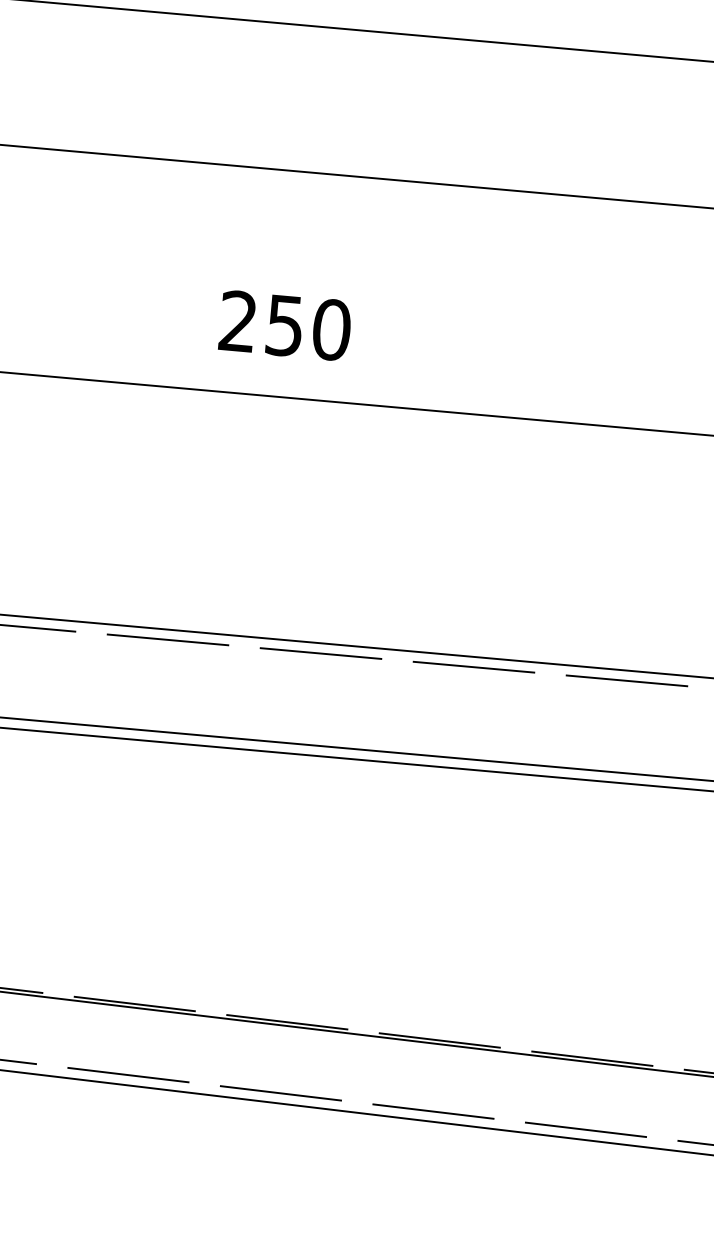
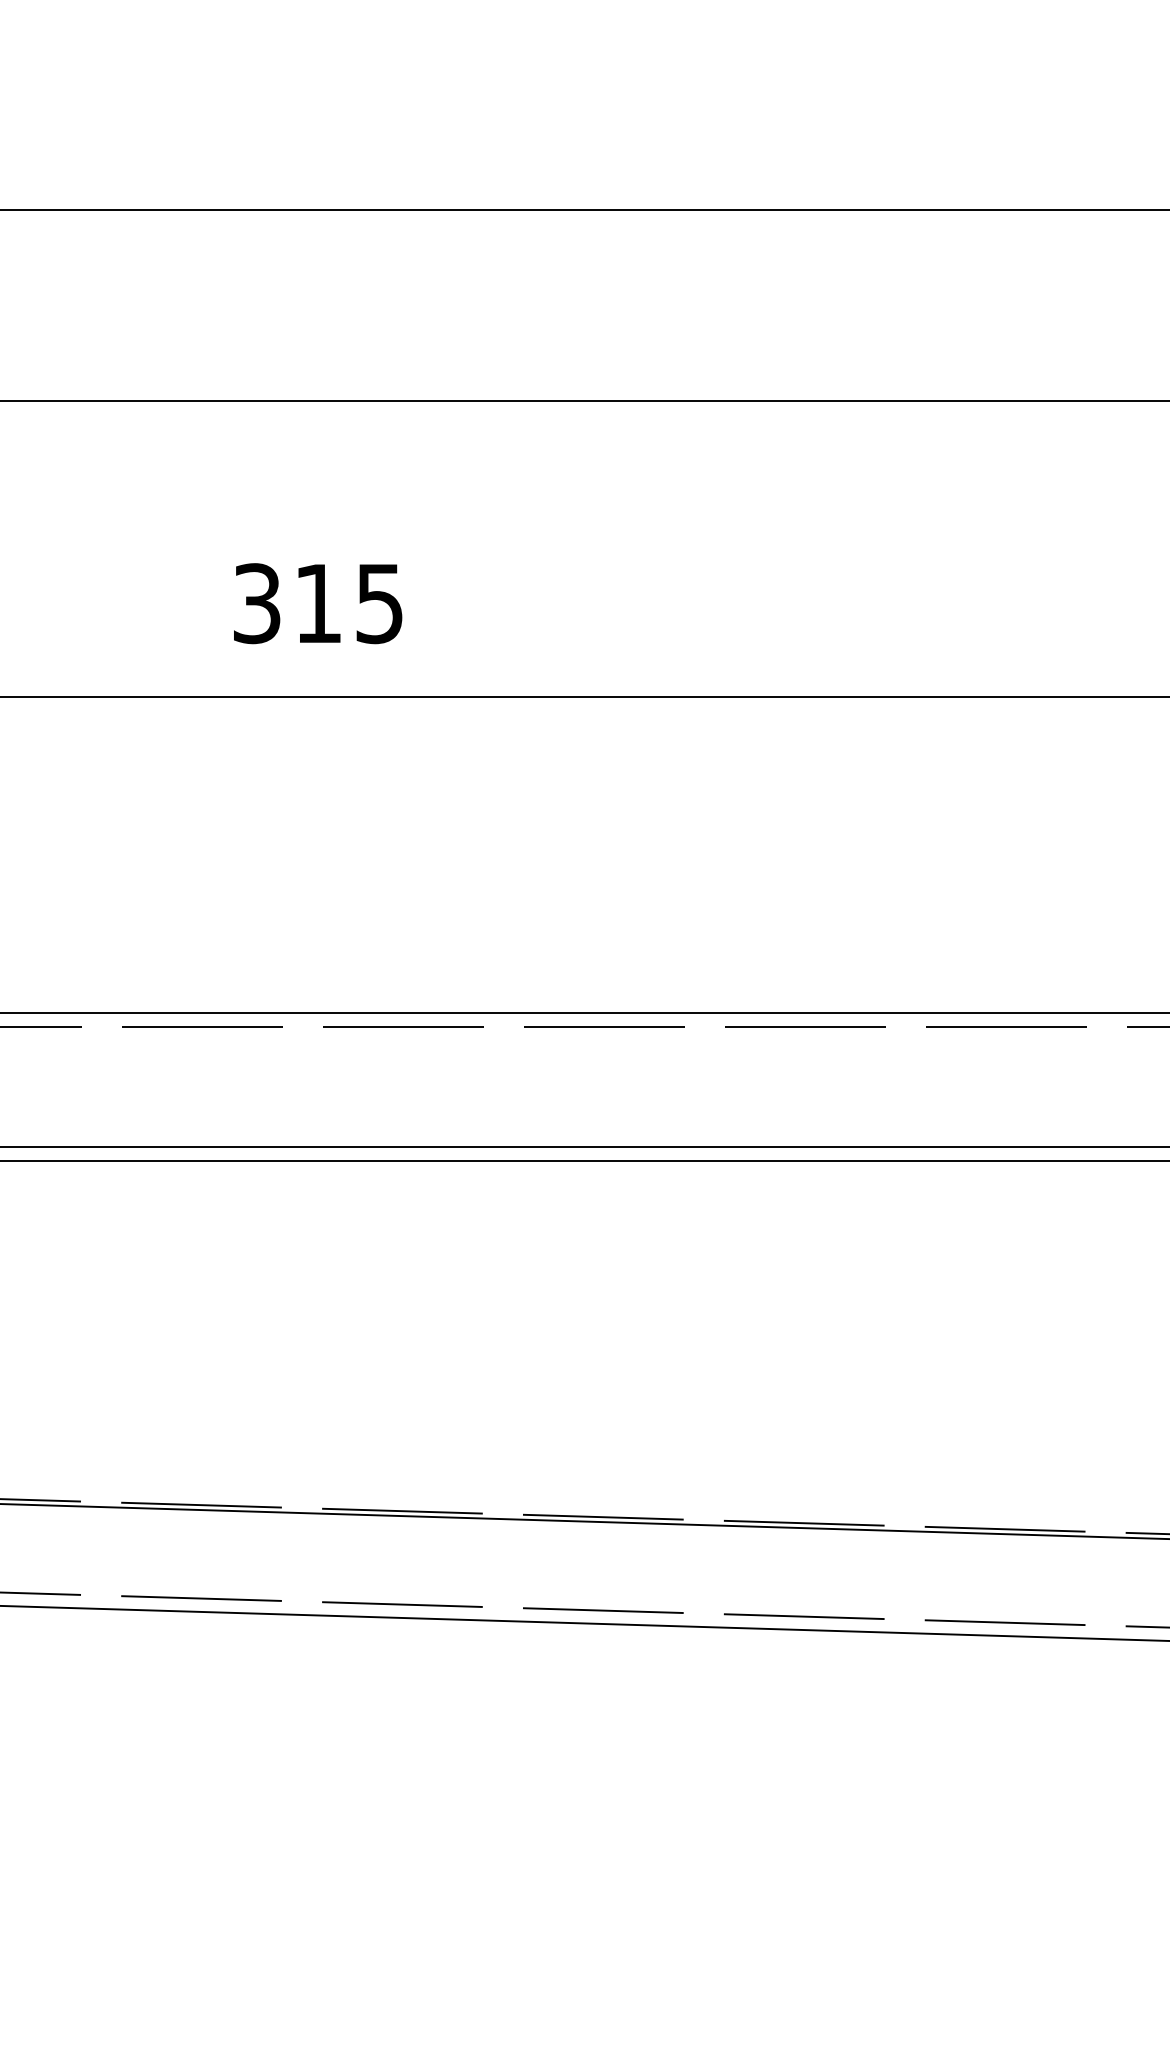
text: (285, 325) -> (318, 603), 250 -> 315

